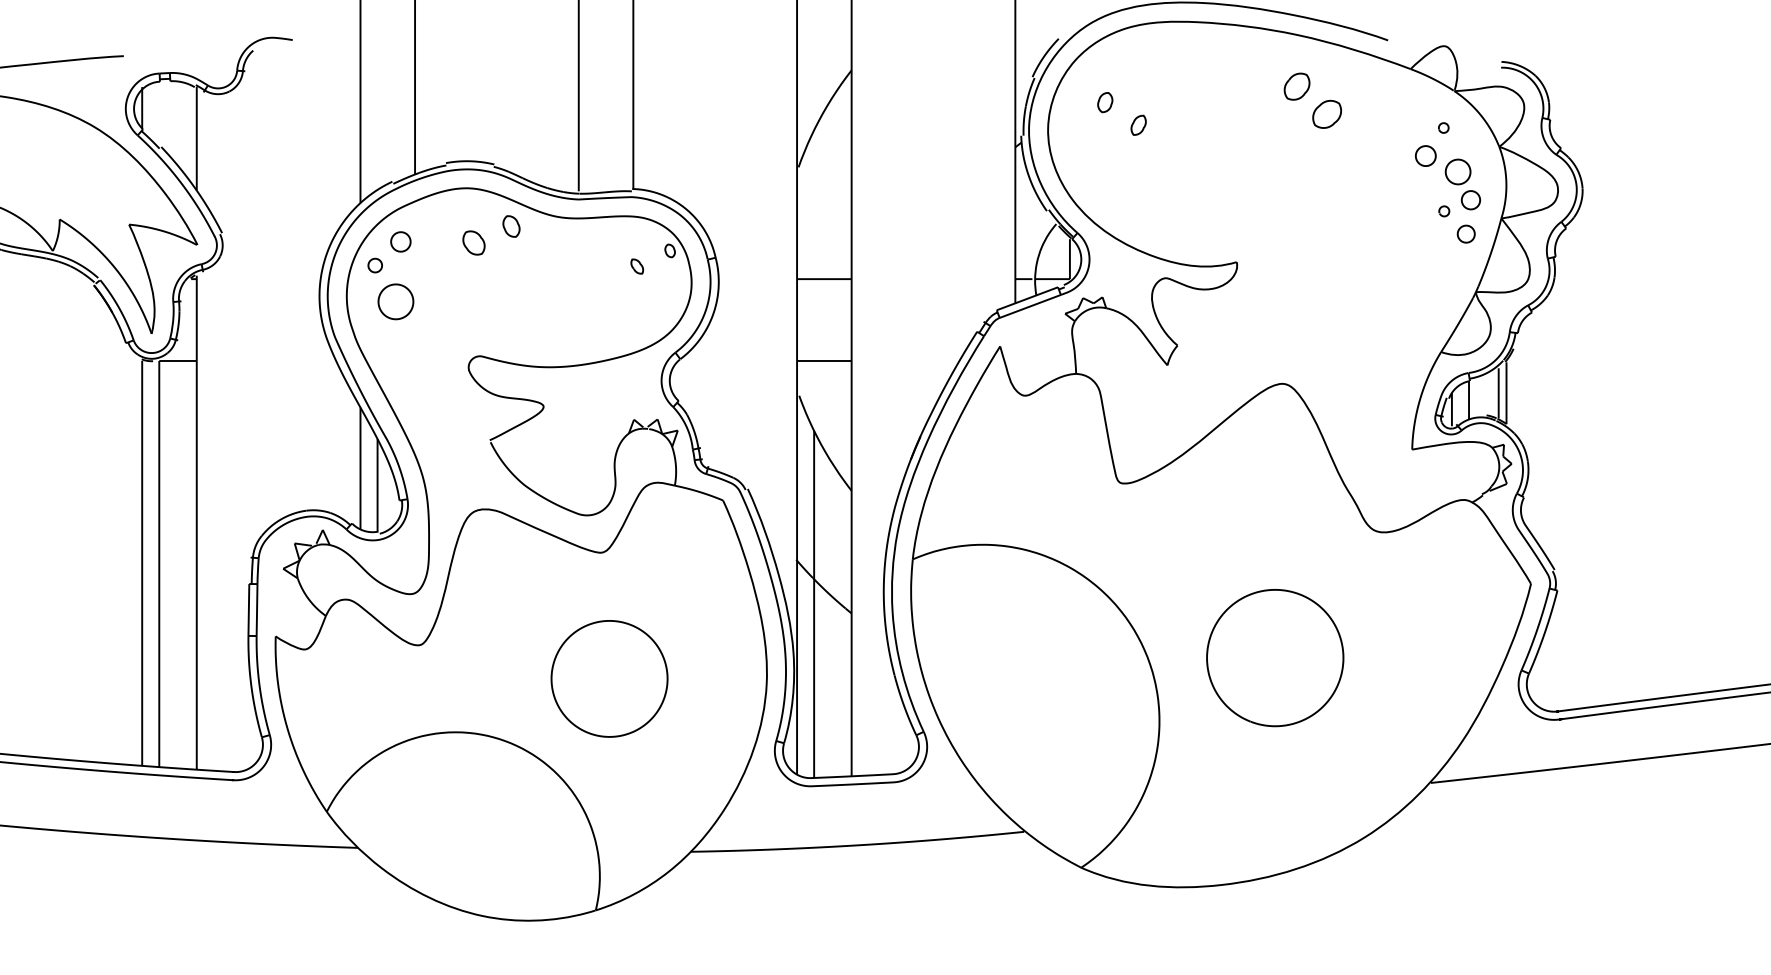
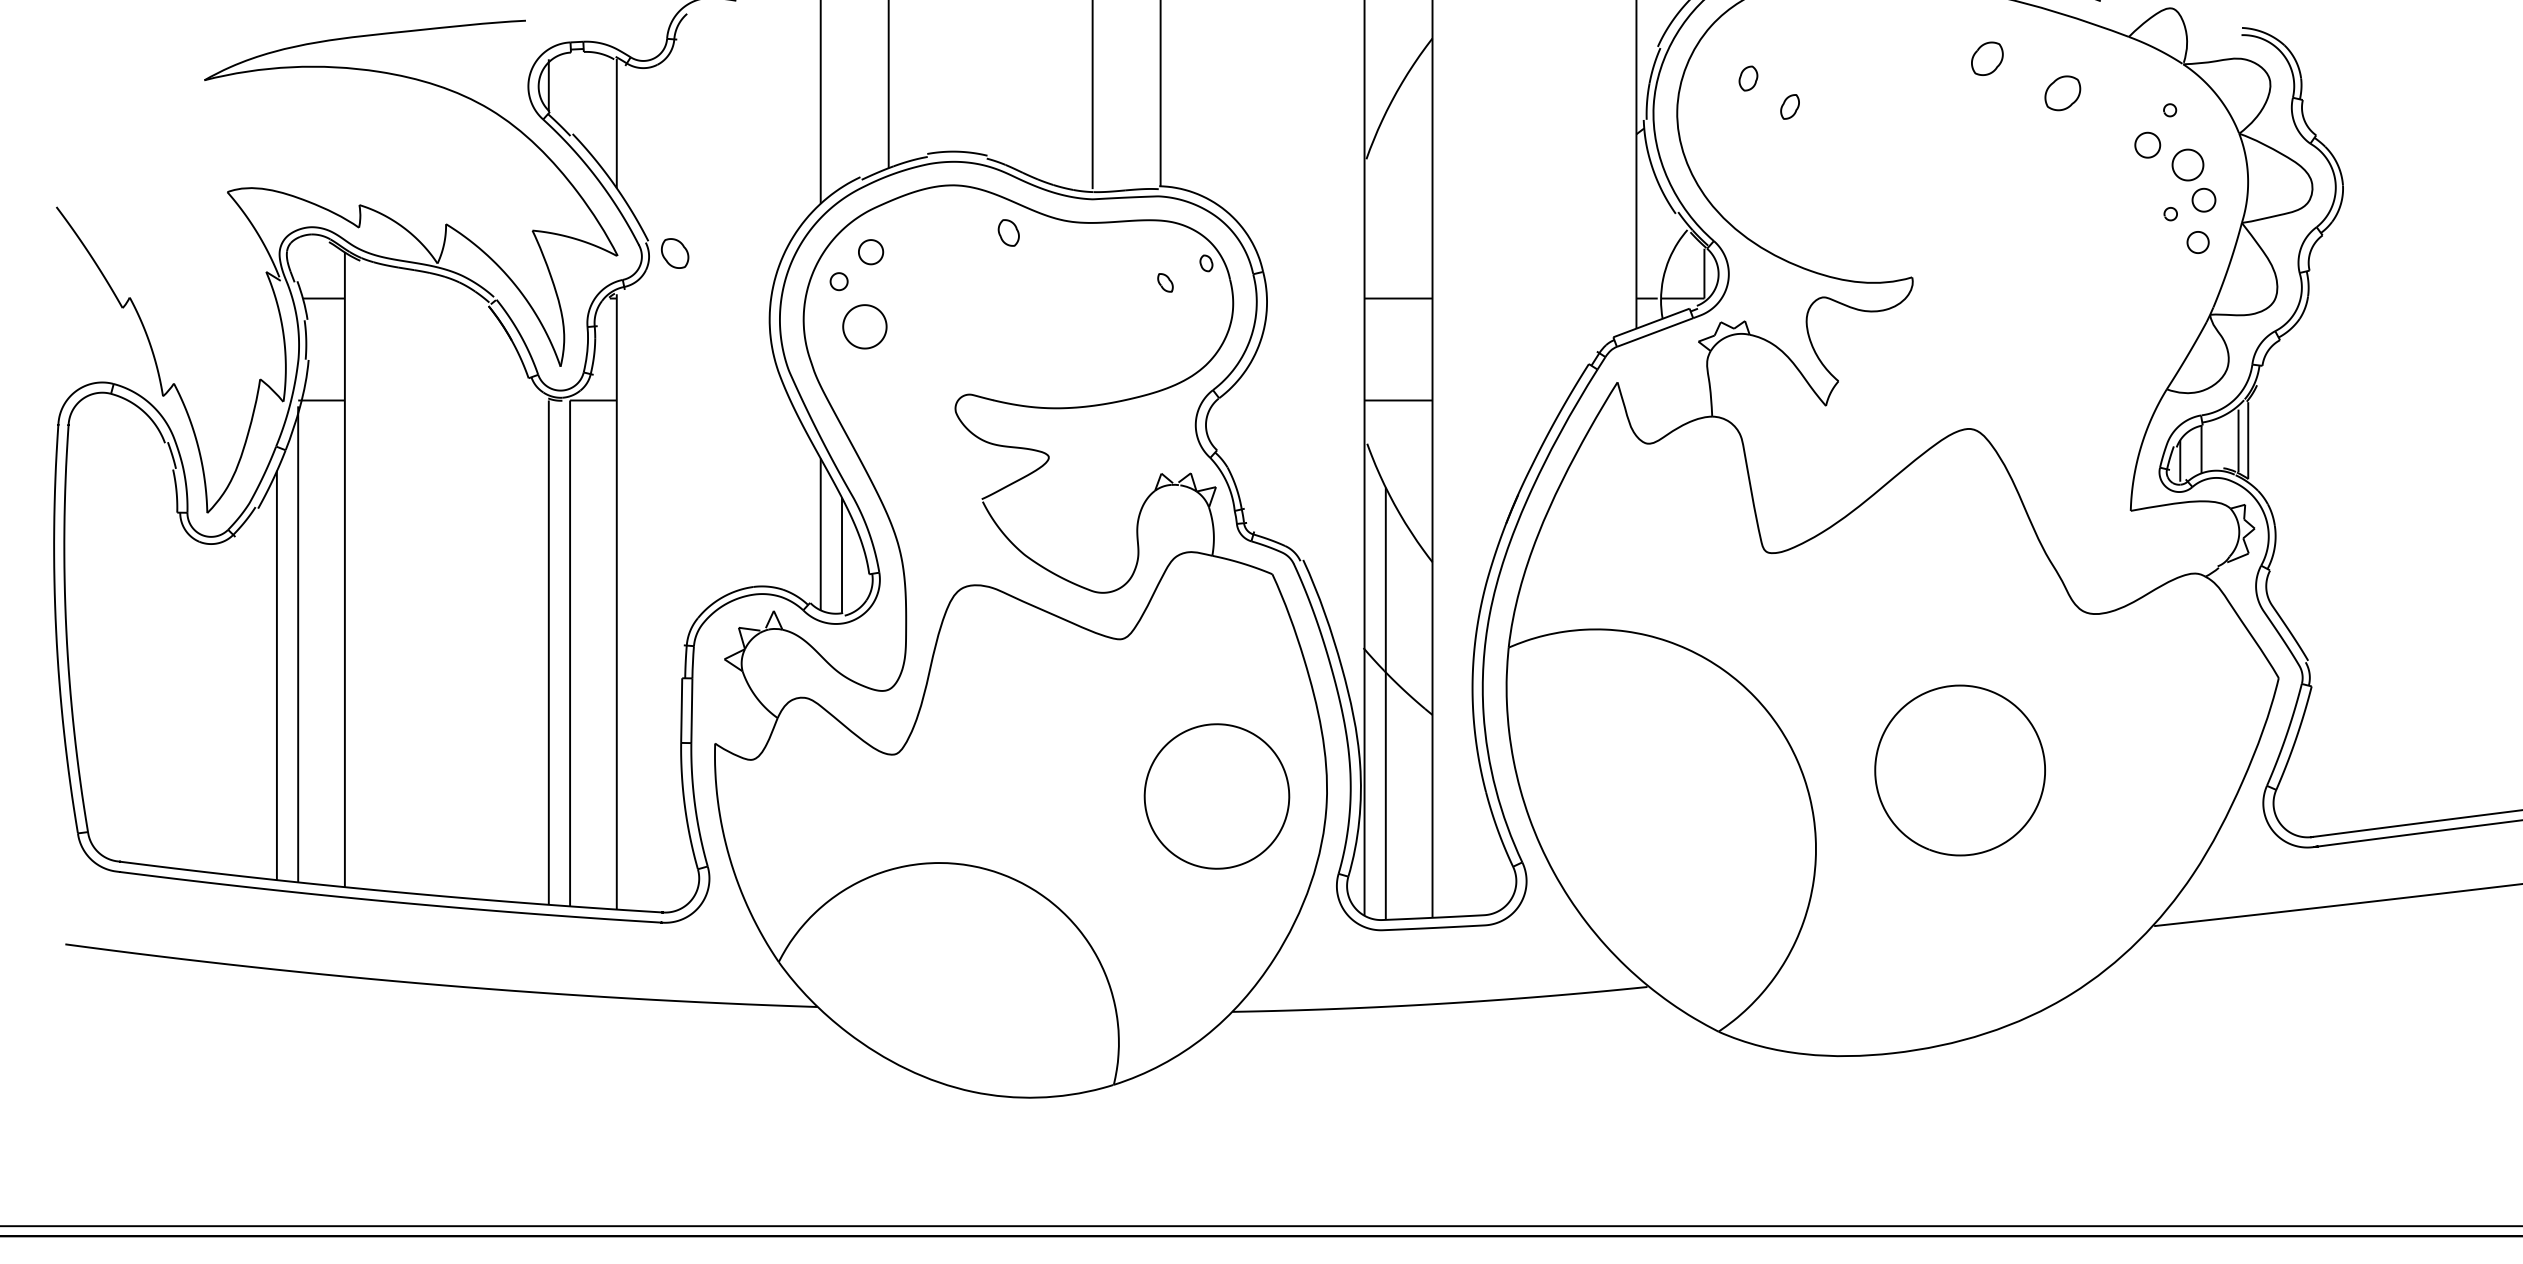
part: (1326, 114) -> (2062, 93), moved
part: (474, 242) -> (675, 253), moved
part: (609, 678) -> (1216, 796), moved

